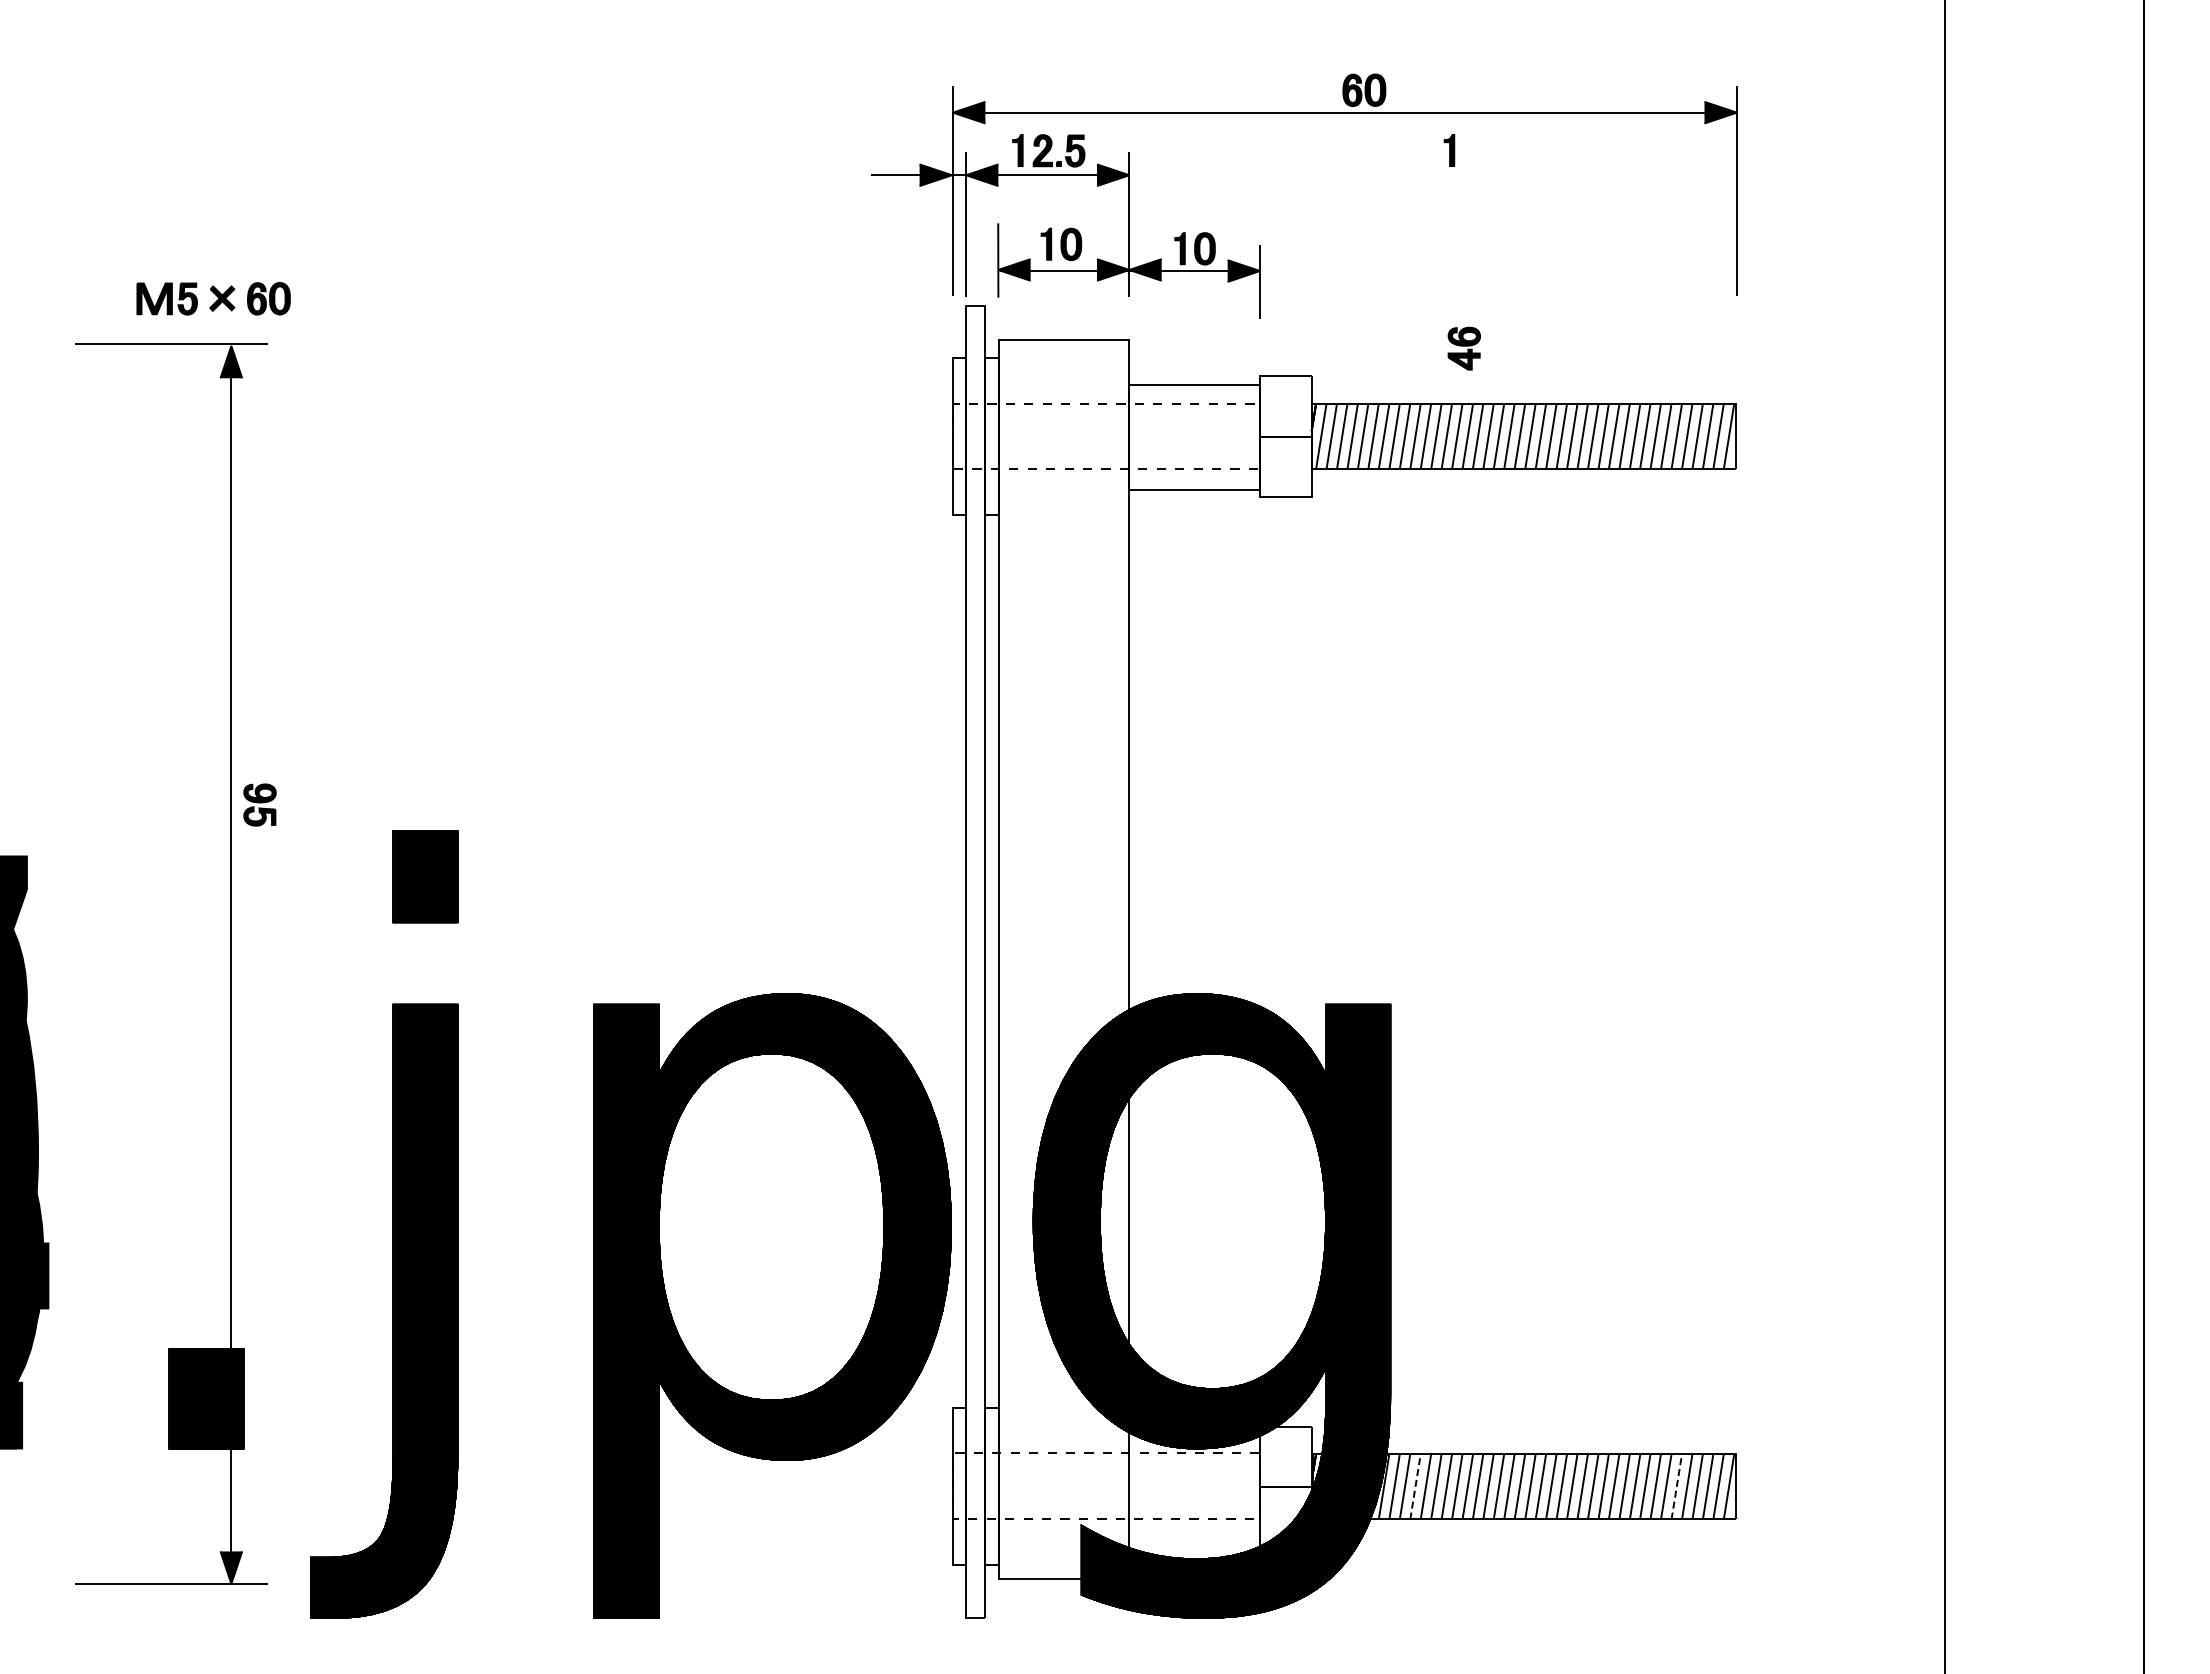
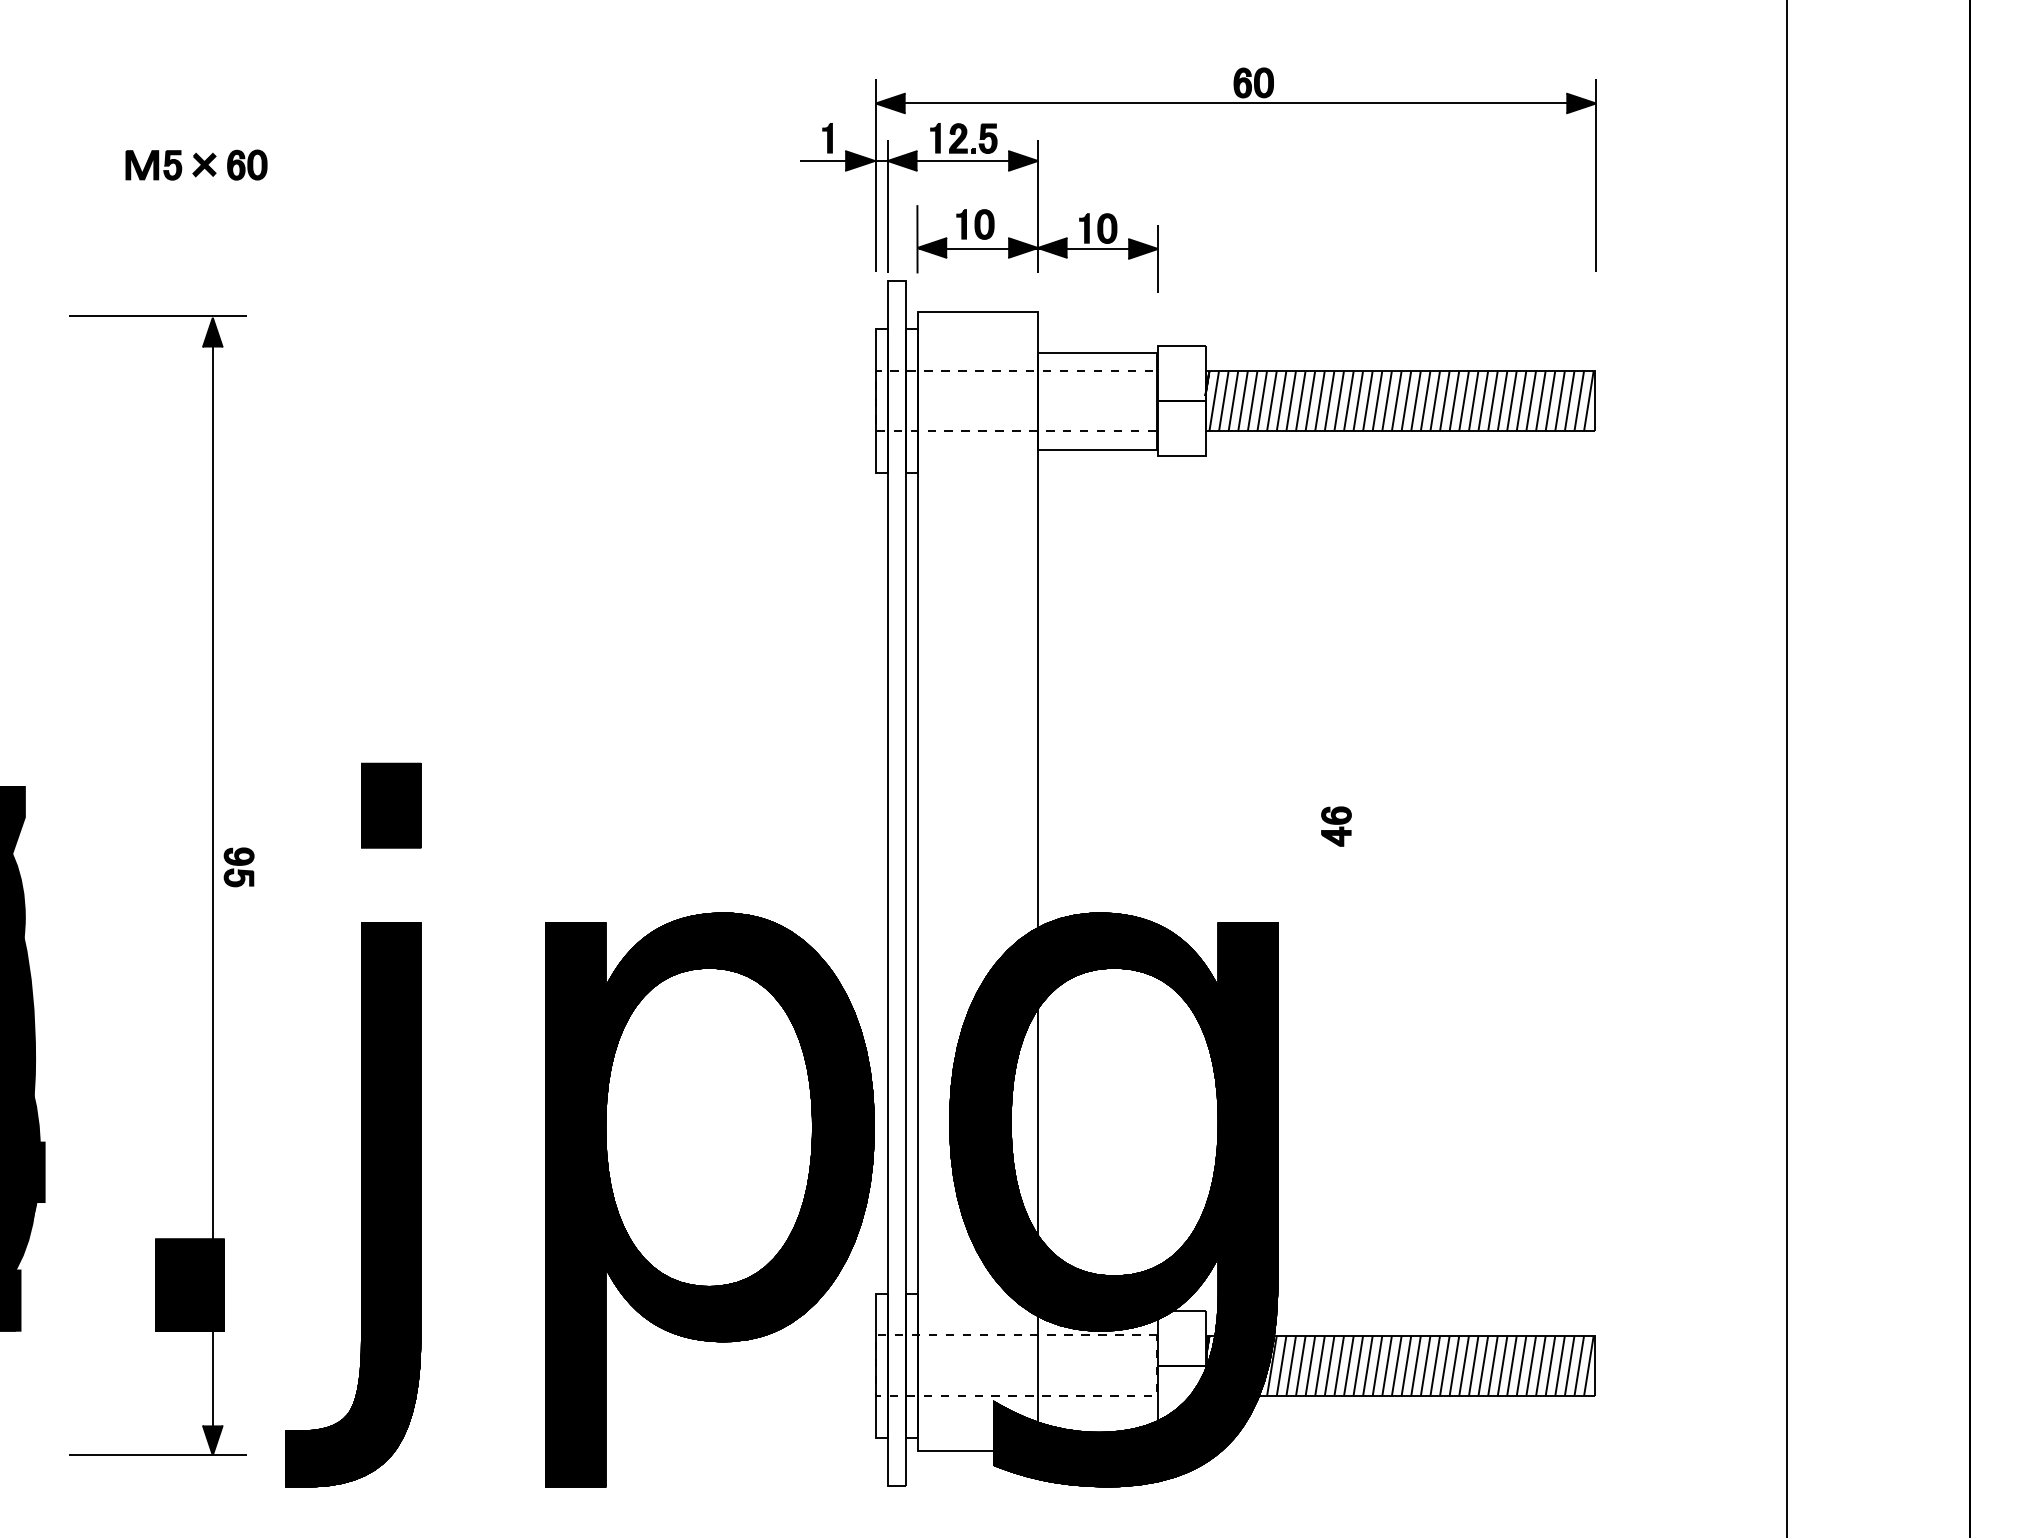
part: (1449, 150) -> (827, 138), moved
part: (213, 298) -> (196, 164), moved
part: (1463, 348) -> (1335, 826), moved
part: (259, 804) -> (238, 866), moved
line: (1415, 1486) -> (1300, 1365), dashed -> solid
line: (1676, 1486) -> (1540, 1365), dashed -> solid

